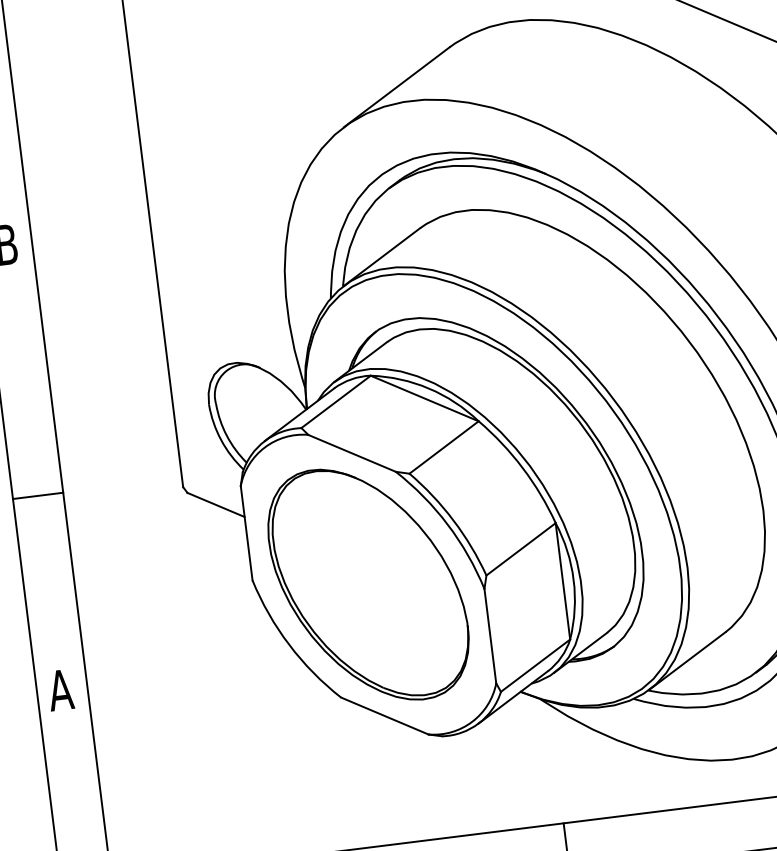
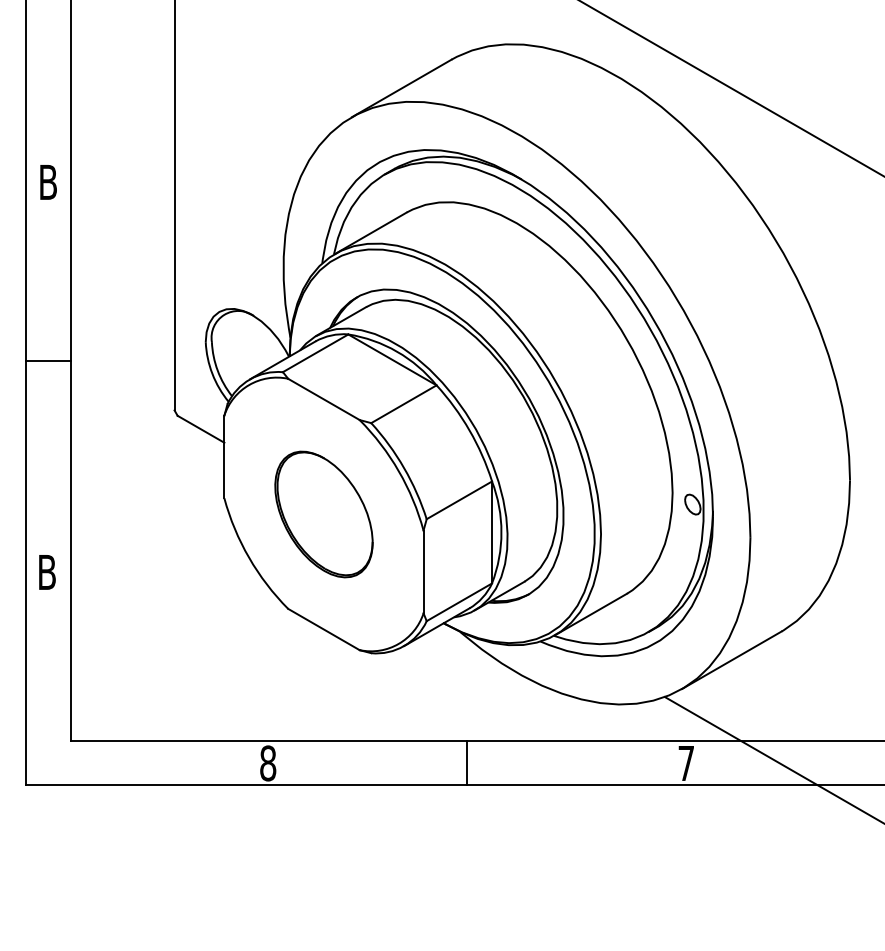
line: (38, 496) -> (48, 361), moved
part: (367, 584) -> (323, 514), size x0.6
text: (60, 690) -> (46, 572), A -> B

